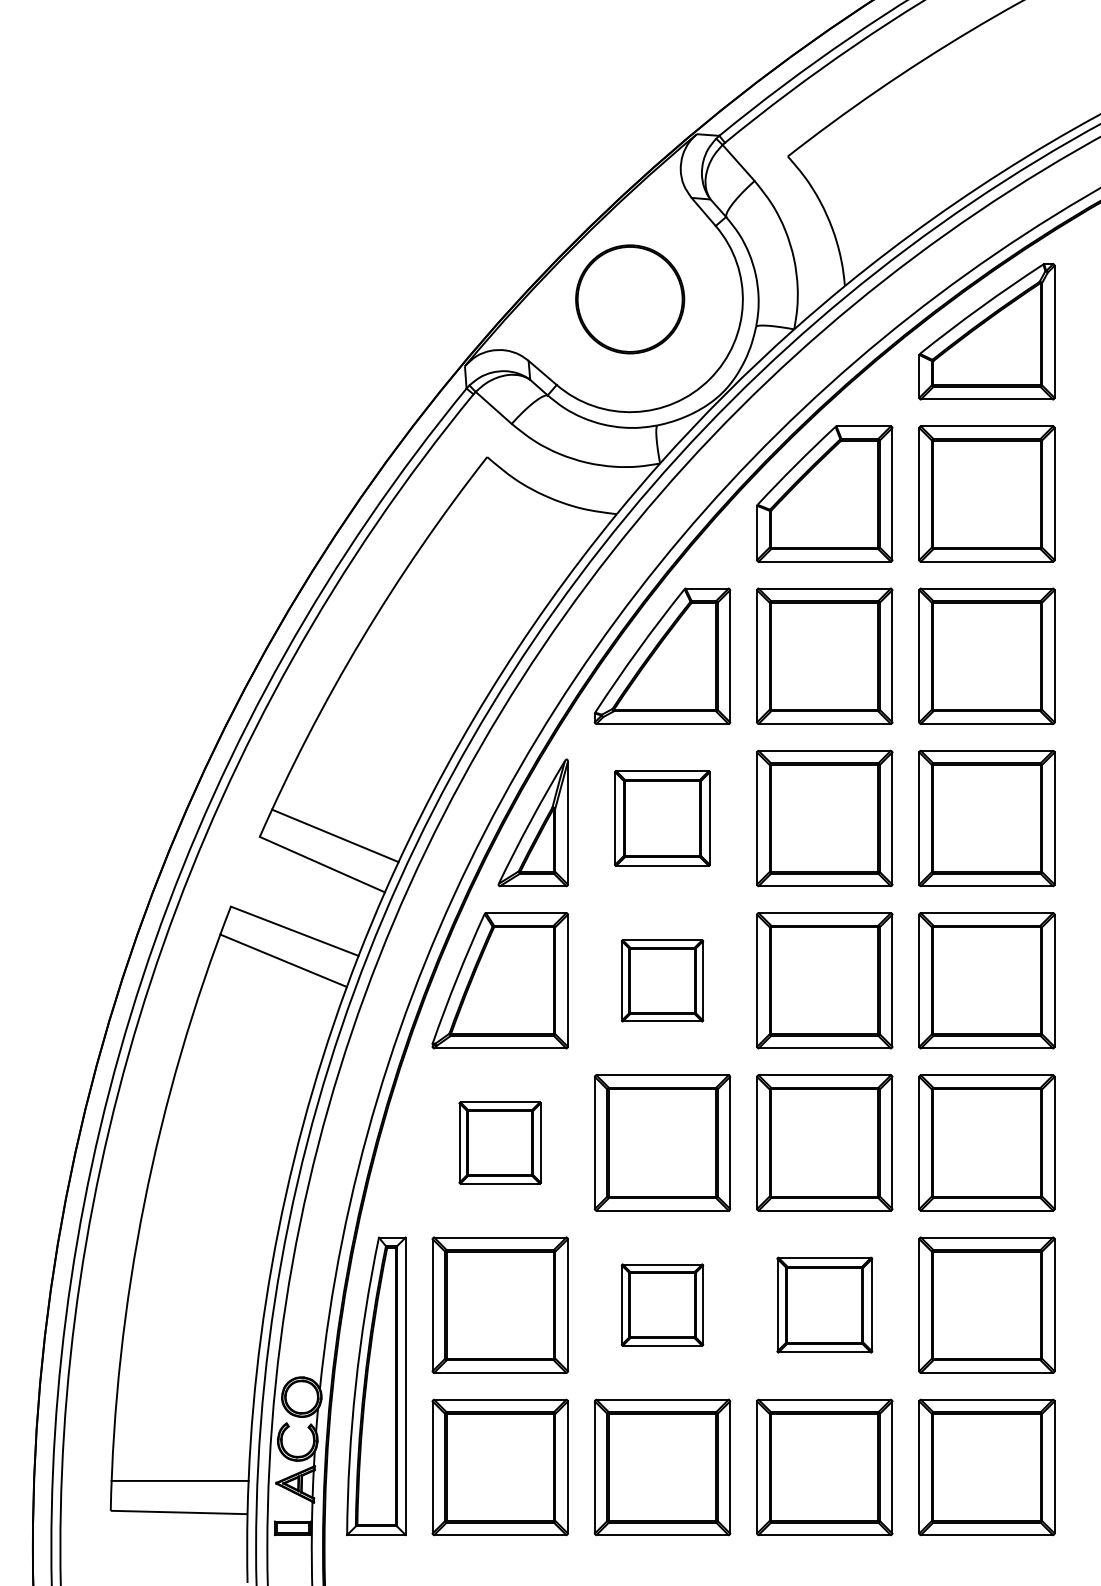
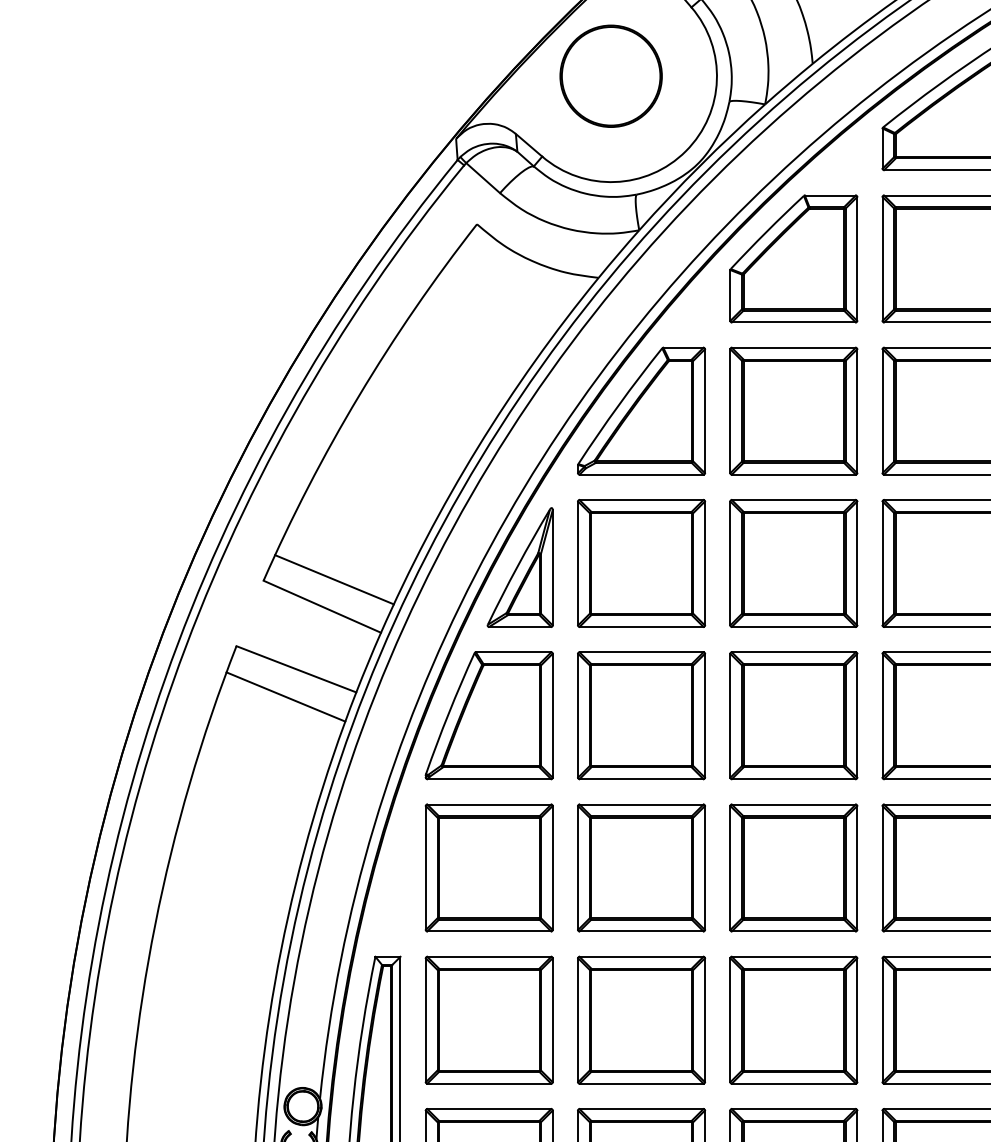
part: (662, 818) -> (641, 563), size x1.43
part: (662, 980) -> (641, 715), size x1.67
part: (499, 1142) -> (488, 867), size x1.67
part: (662, 1304) -> (641, 1019), size x1.67
part: (824, 1304) -> (793, 1019), size x1.43

